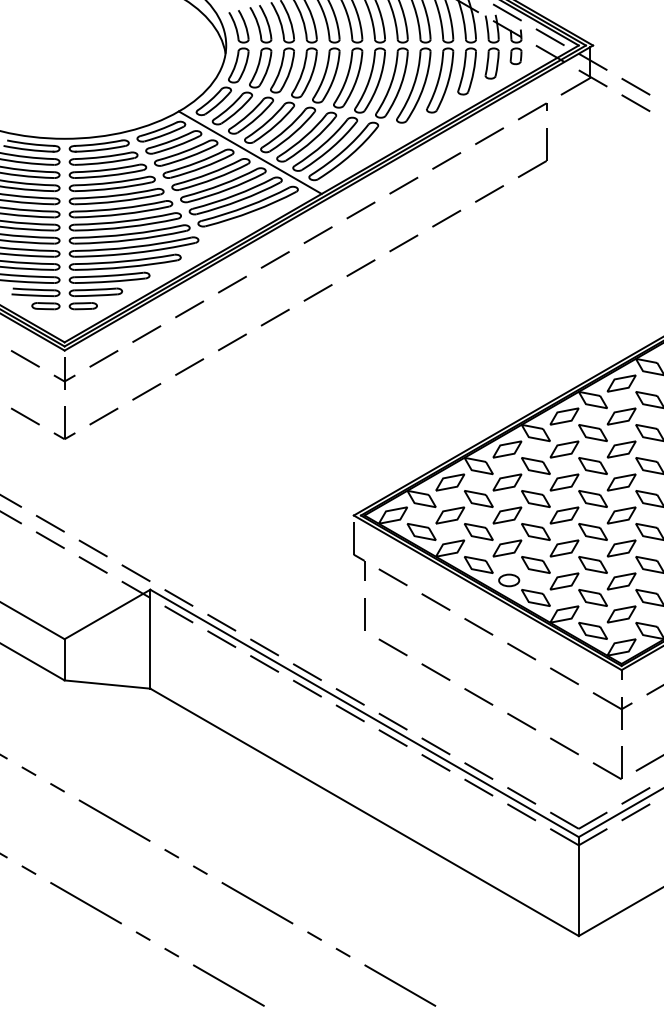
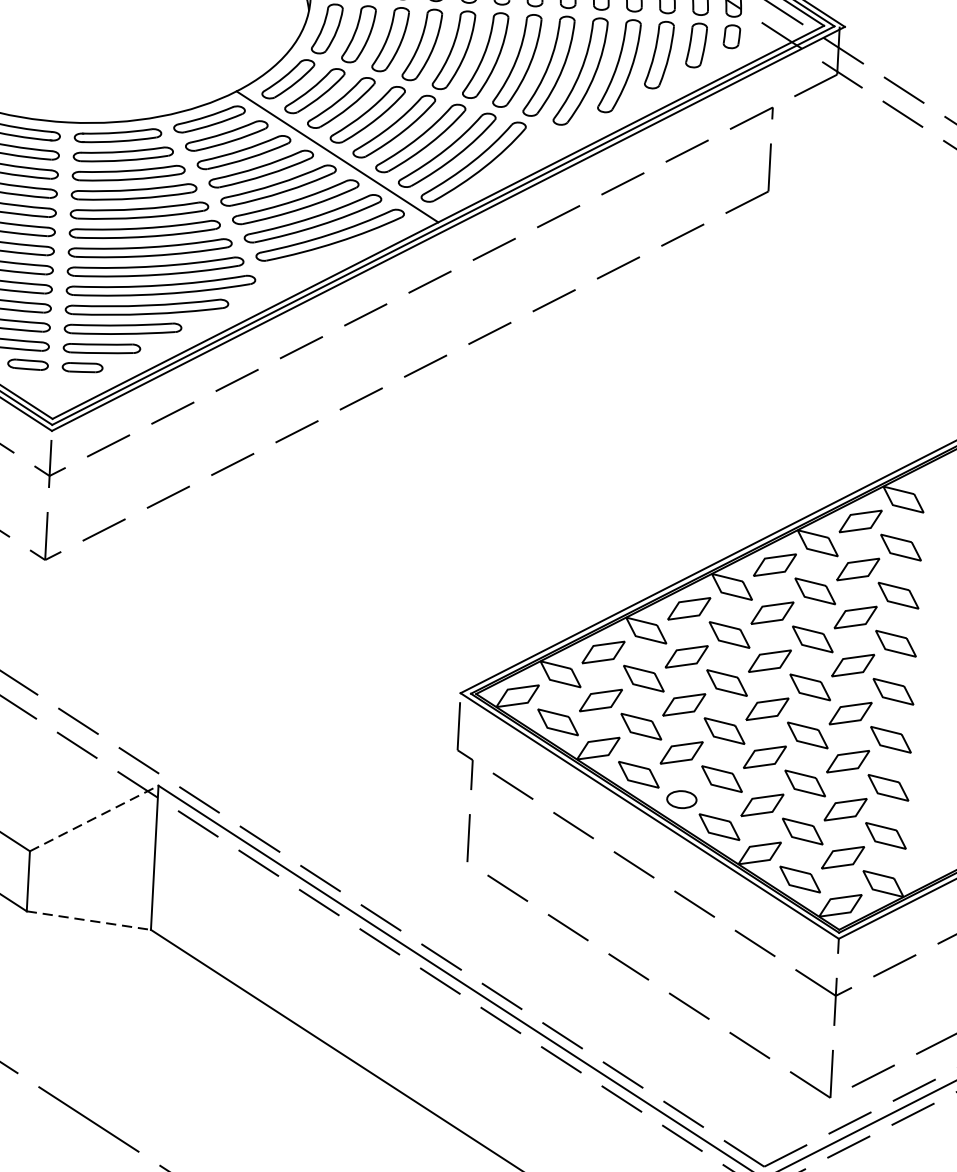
line: (107, 614) -> (94, 818), solid -> dashed
line: (107, 684) -> (88, 920), solid -> dashed

